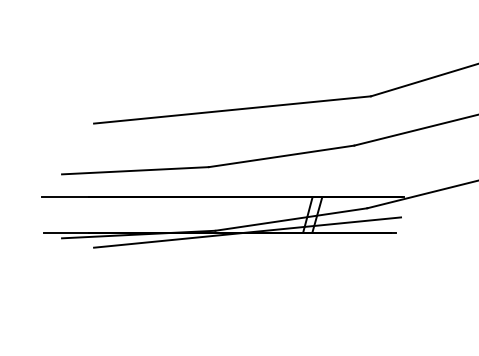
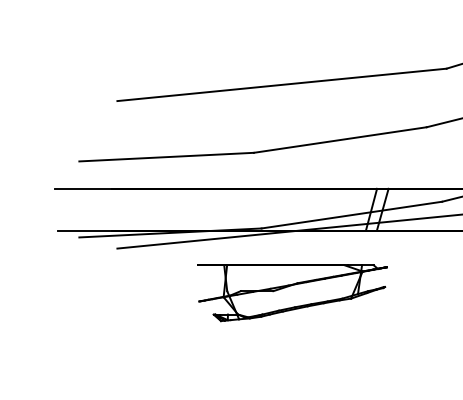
part: (241, 284) -> (292, 292), added

